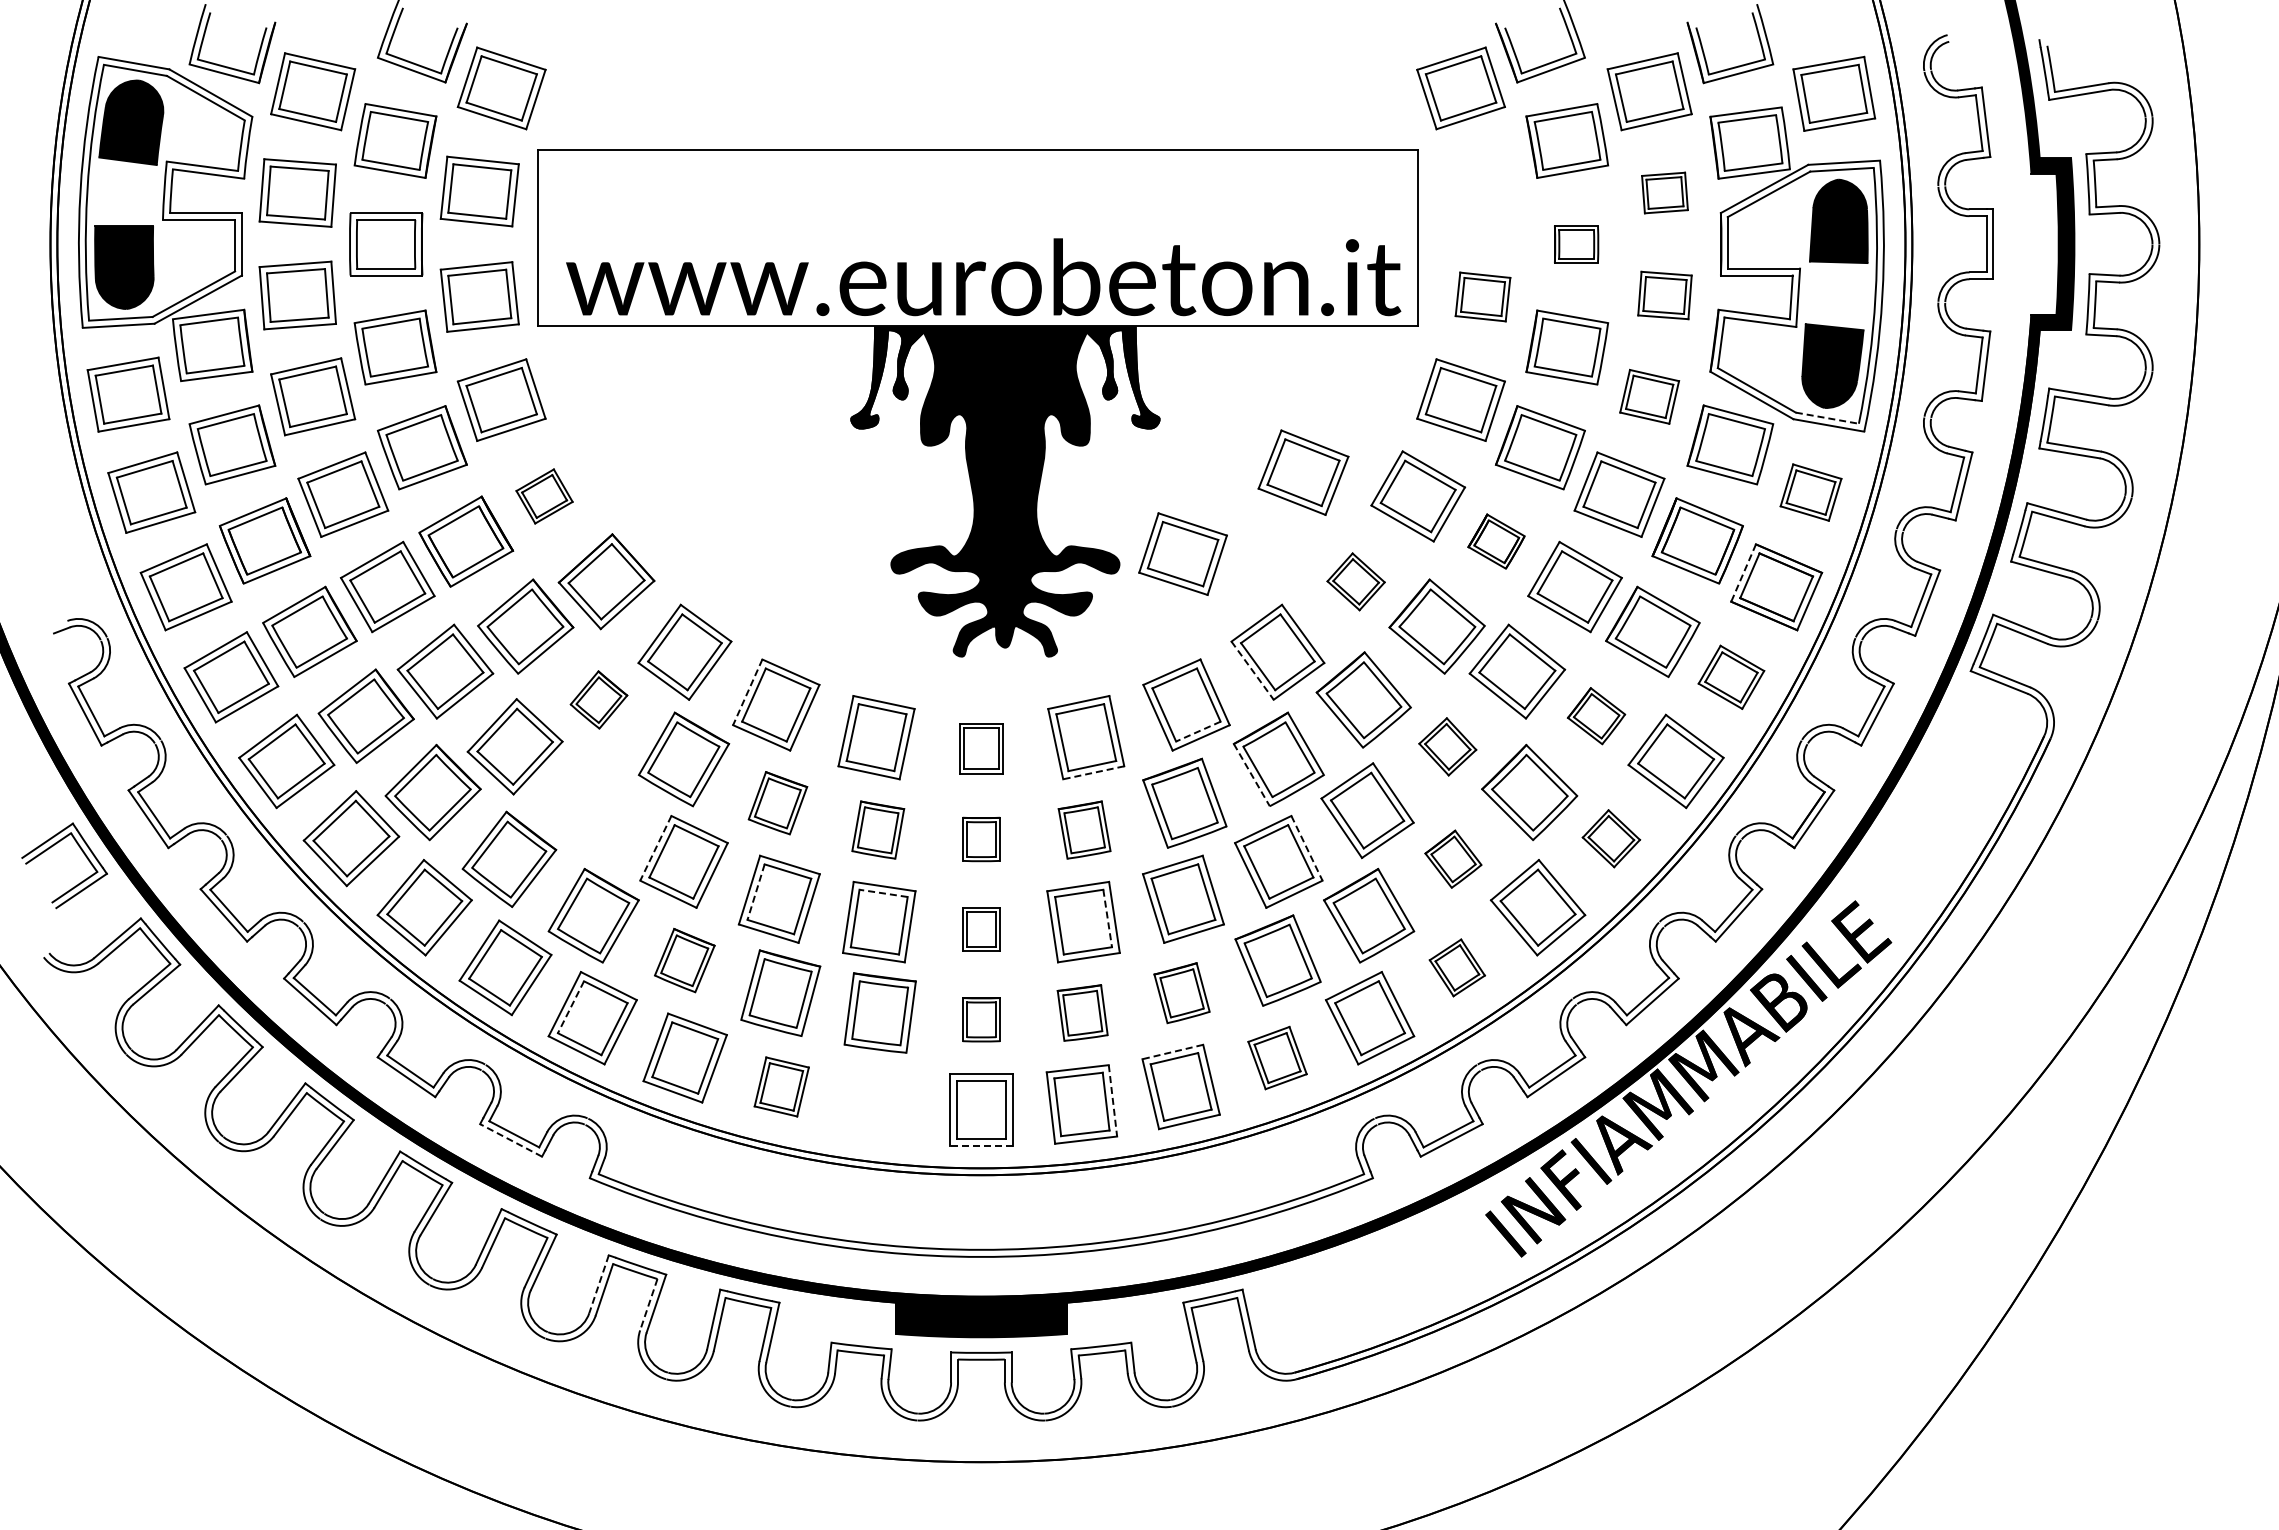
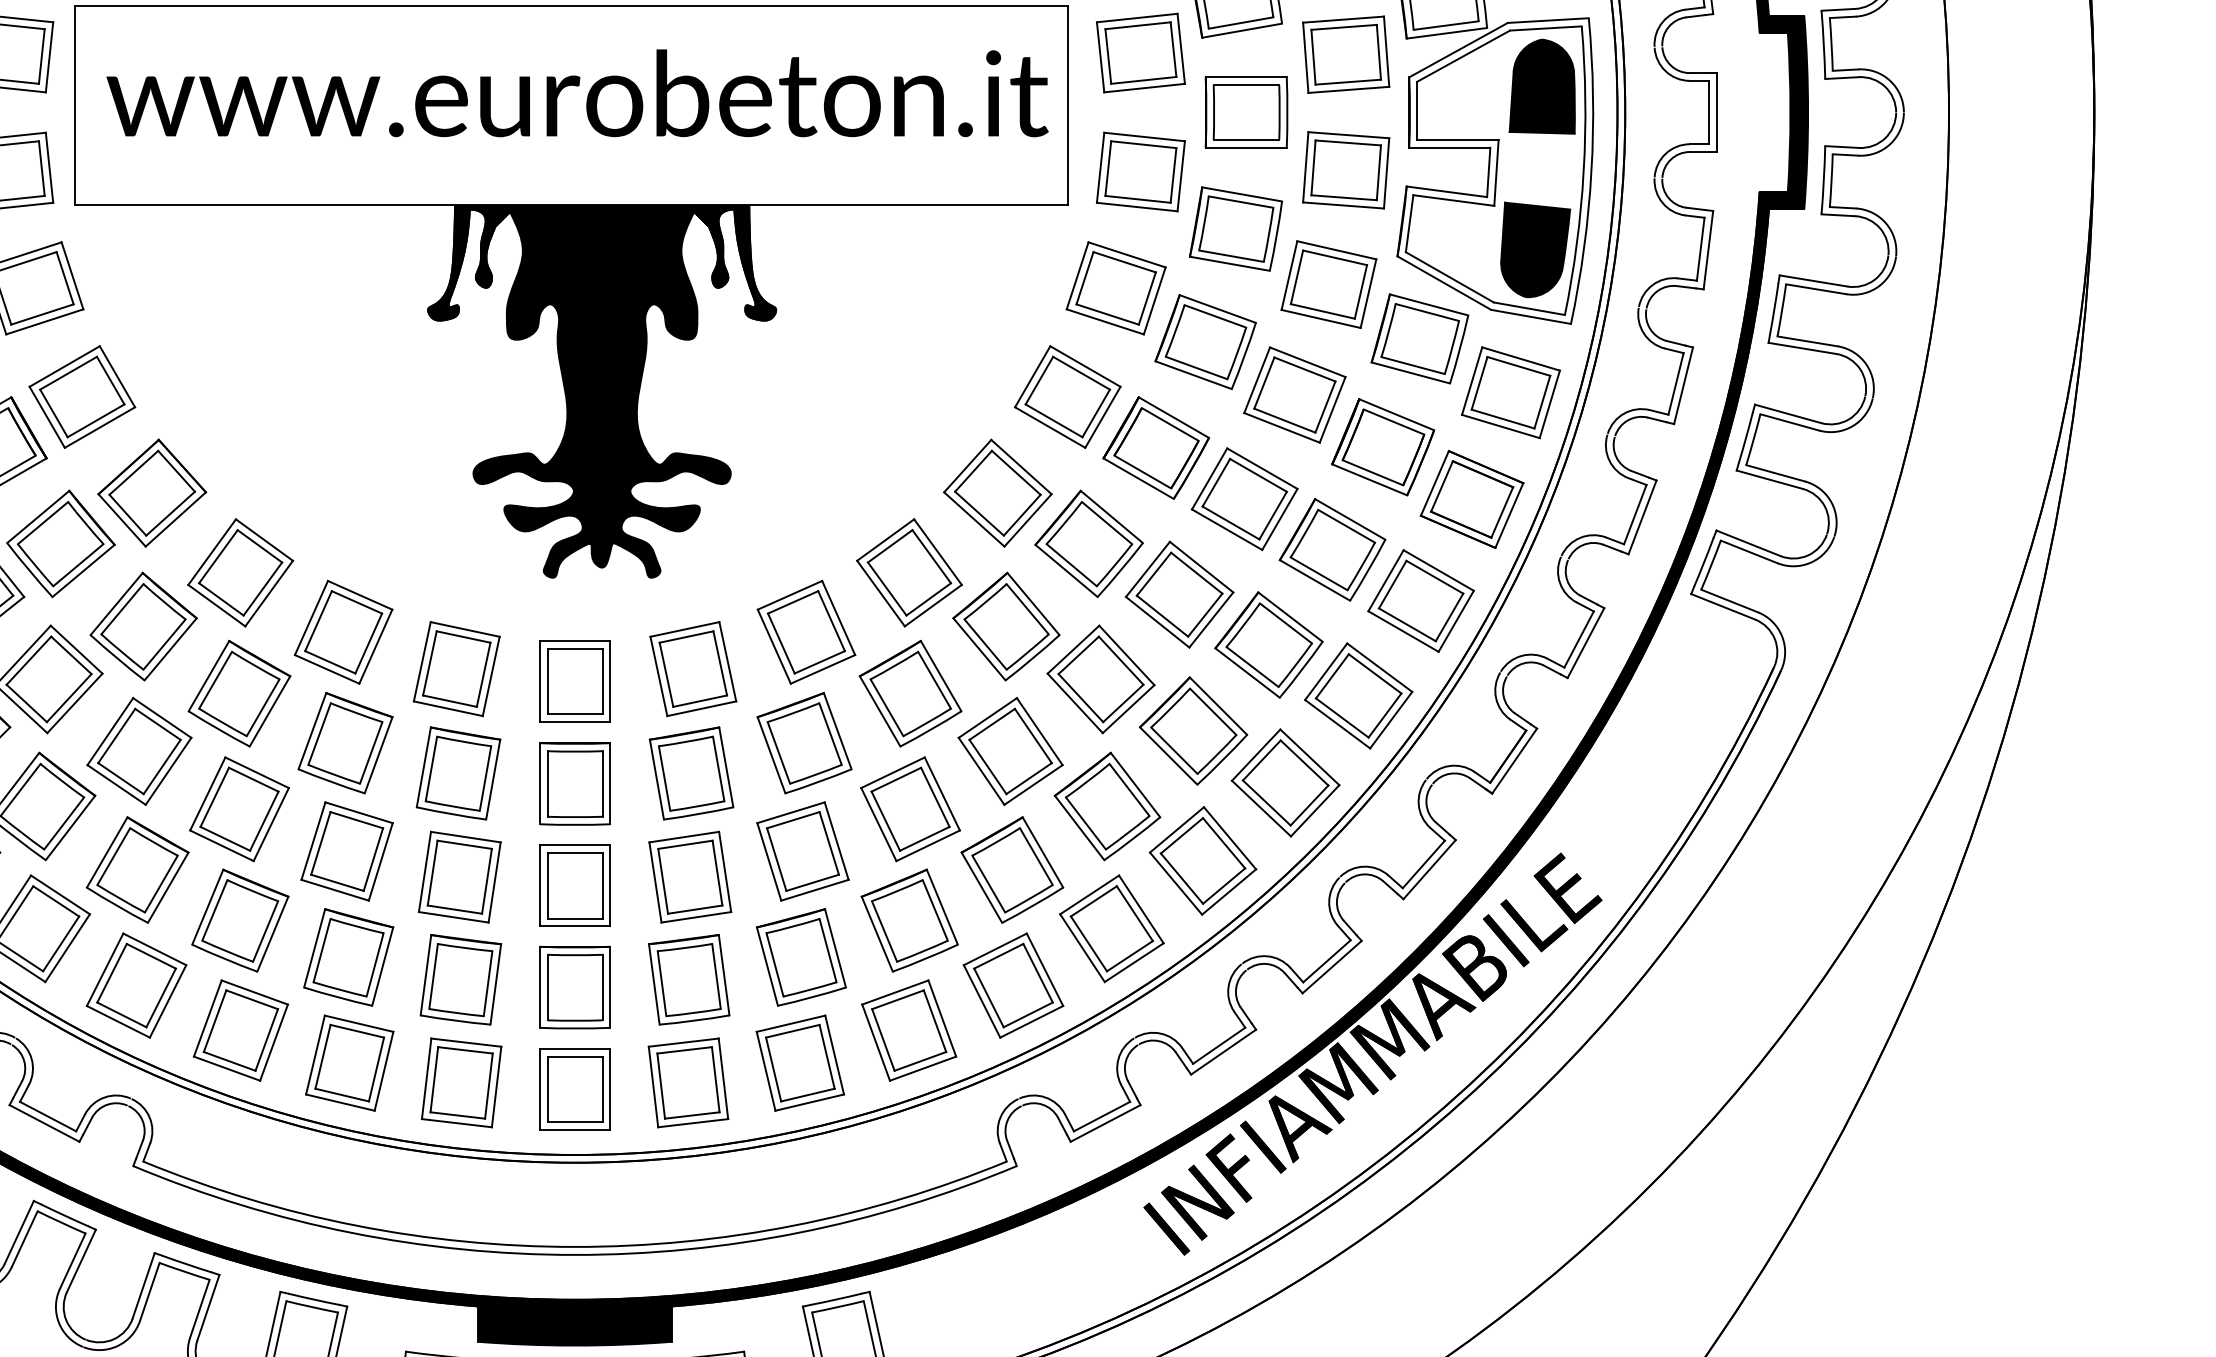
part: (1482, 191) -> (1140, 53), added
part: (1664, 192) -> (1345, 54), size x1.67
part: (1576, 244) -> (1246, 112), size x1.67
text: (983, 277) -> (577, 93), moved
part: (1664, 295) -> (1345, 170), size x1.43
part: (1482, 296) -> (1140, 171), size x1.43
part: (1649, 396) -> (1328, 284), size x1.43
line: (1827, 418) -> (1529, 309), dashed -> solid
part: (1303, 472) -> (938, 369), removed
part: (1810, 492) -> (1510, 392), size x1.43
part: (544, 496) -> (82, 397), size x1.67
part: (1496, 541) -> (1156, 447), size x1.67
part: (1182, 553) -> (801, 461), removed
line: (1743, 573) -> (1434, 483), dashed -> solid
part: (1355, 581) -> (997, 492), size x1.67
line: (1252, 670) -> (880, 593), dashed -> solid
part: (1731, 677) -> (1421, 601), size x1.43
line: (747, 692) -> (311, 618), dashed -> solid
part: (598, 699) -> (143, 626), size x1.67
part: (1596, 715) -> (1268, 644), size x1.67
line: (1197, 731) -> (818, 662), dashed -> solid
part: (1447, 746) -> (1100, 679), size x1.67
part: (981, 748) -> (575, 681), size x1.43
line: (1093, 772) -> (701, 708), dashed -> solid
line: (1251, 775) -> (879, 711), dashed -> solid
part: (777, 802) -> (345, 742), size x1.43
part: (595, 810) -> (139, 751), added
part: (878, 829) -> (458, 772), size x1.43
part: (1084, 829) -> (691, 772), size x1.43
part: (1611, 838) -> (1285, 782), size x1.67
part: (981, 839) -> (575, 784), size x1.67
line: (655, 848) -> (207, 794), dashed -> solid
line: (1306, 848) -> (941, 794), dashed -> solid
part: (1453, 858) -> (1107, 805), size x1.67
line: (755, 892) -> (320, 843), dashed -> solid
line: (883, 893) -> (464, 844), dashed -> solid
line: (1107, 918) -> (717, 873), dashed -> solid
part: (981, 929) -> (575, 885), size x1.67
part: (684, 960) -> (240, 920), size x1.43
part: (1457, 967) -> (1112, 928), size x1.67
part: (1181, 992) -> (800, 956), size x1.43
line: (570, 1007) -> (111, 973), dashed -> solid
part: (1082, 1012) -> (689, 979), size x1.43
part: (981, 1019) -> (575, 987), size x1.67
line: (1172, 1052) -> (790, 1024), dashed -> solid
part: (1277, 1057) -> (909, 1029), size x1.43
part: (781, 1086) -> (349, 1062), size x1.43
line: (1112, 1100) -> (722, 1078), dashed -> solid
part: (880, 1104) -> (461, 1082), added
line: (511, 1140) -> (44, 1123), dashed -> solid
line: (980, 1146) -> (574, 1130), dashed -> solid
line: (599, 1284) -> (144, 1286), dashed -> solid
line: (648, 1305) -> (199, 1309), dashed -> solid

